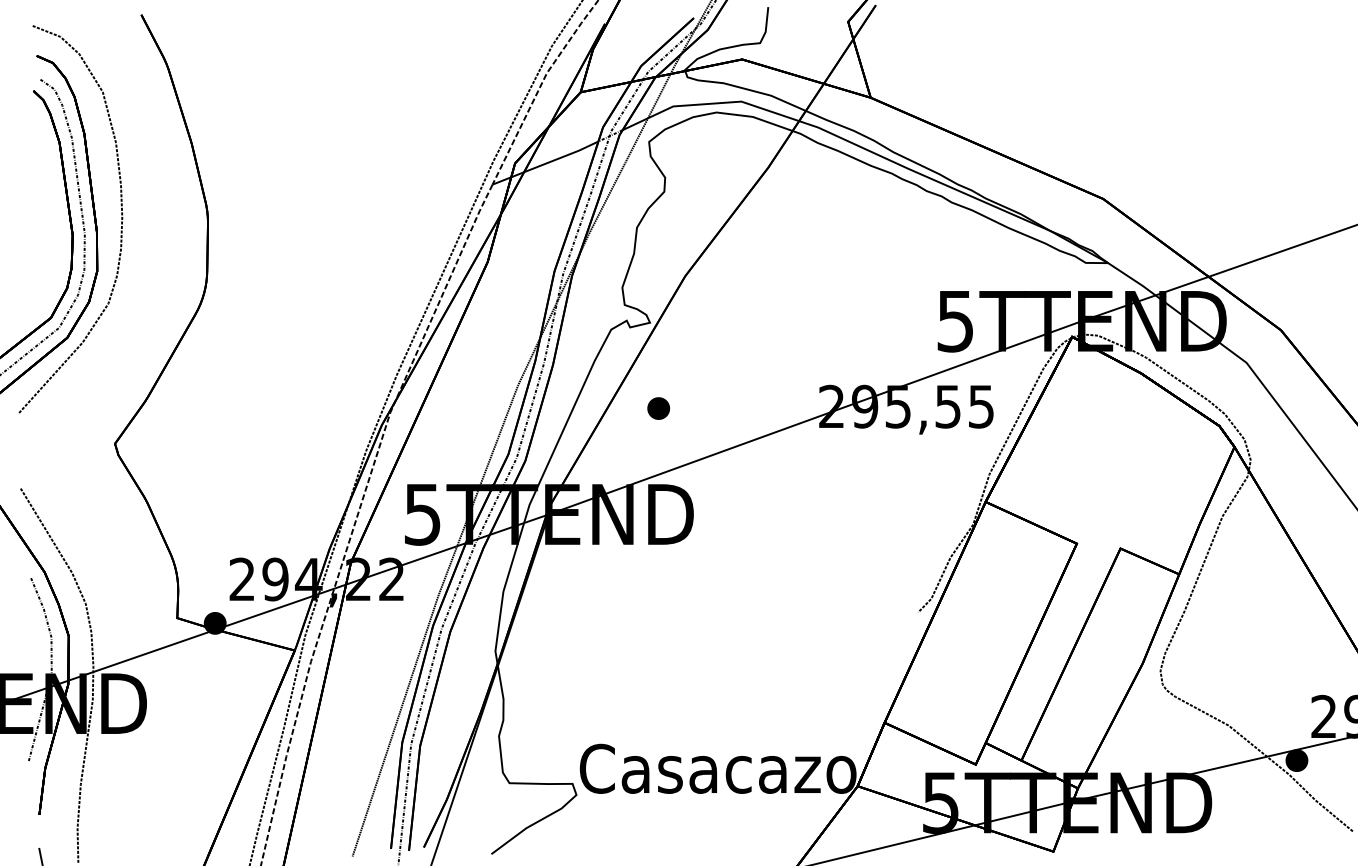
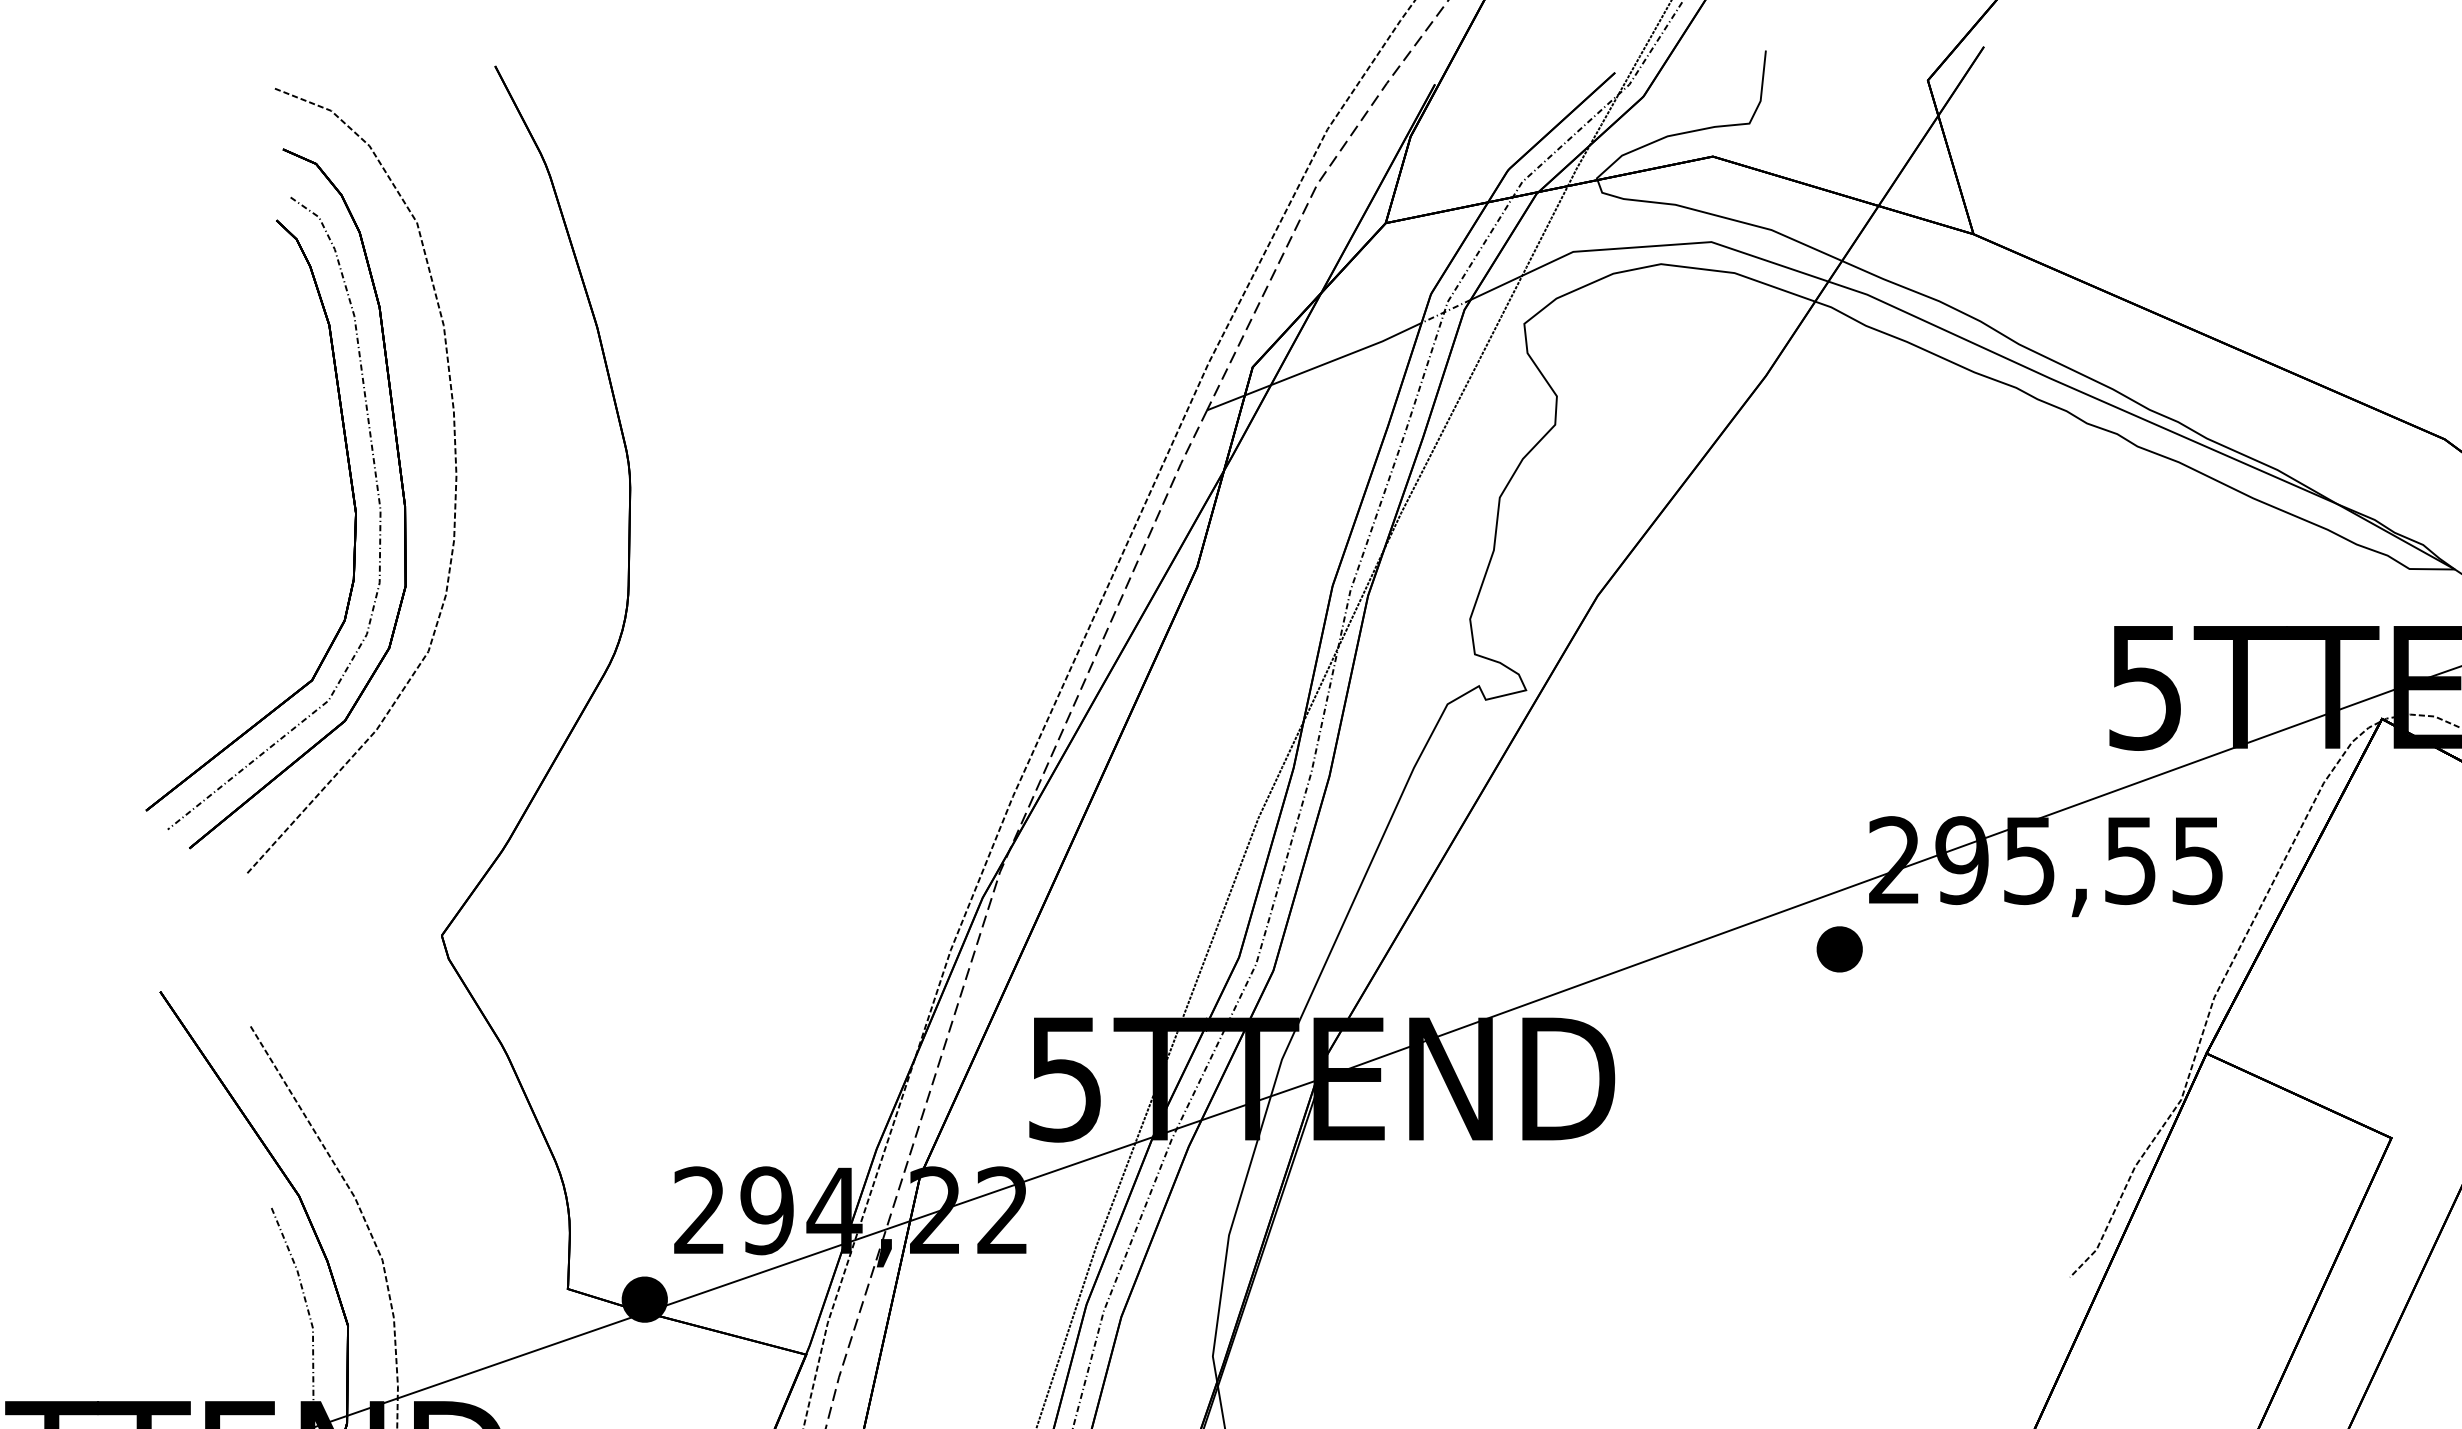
part: (658, 408) -> (1839, 949), moved

